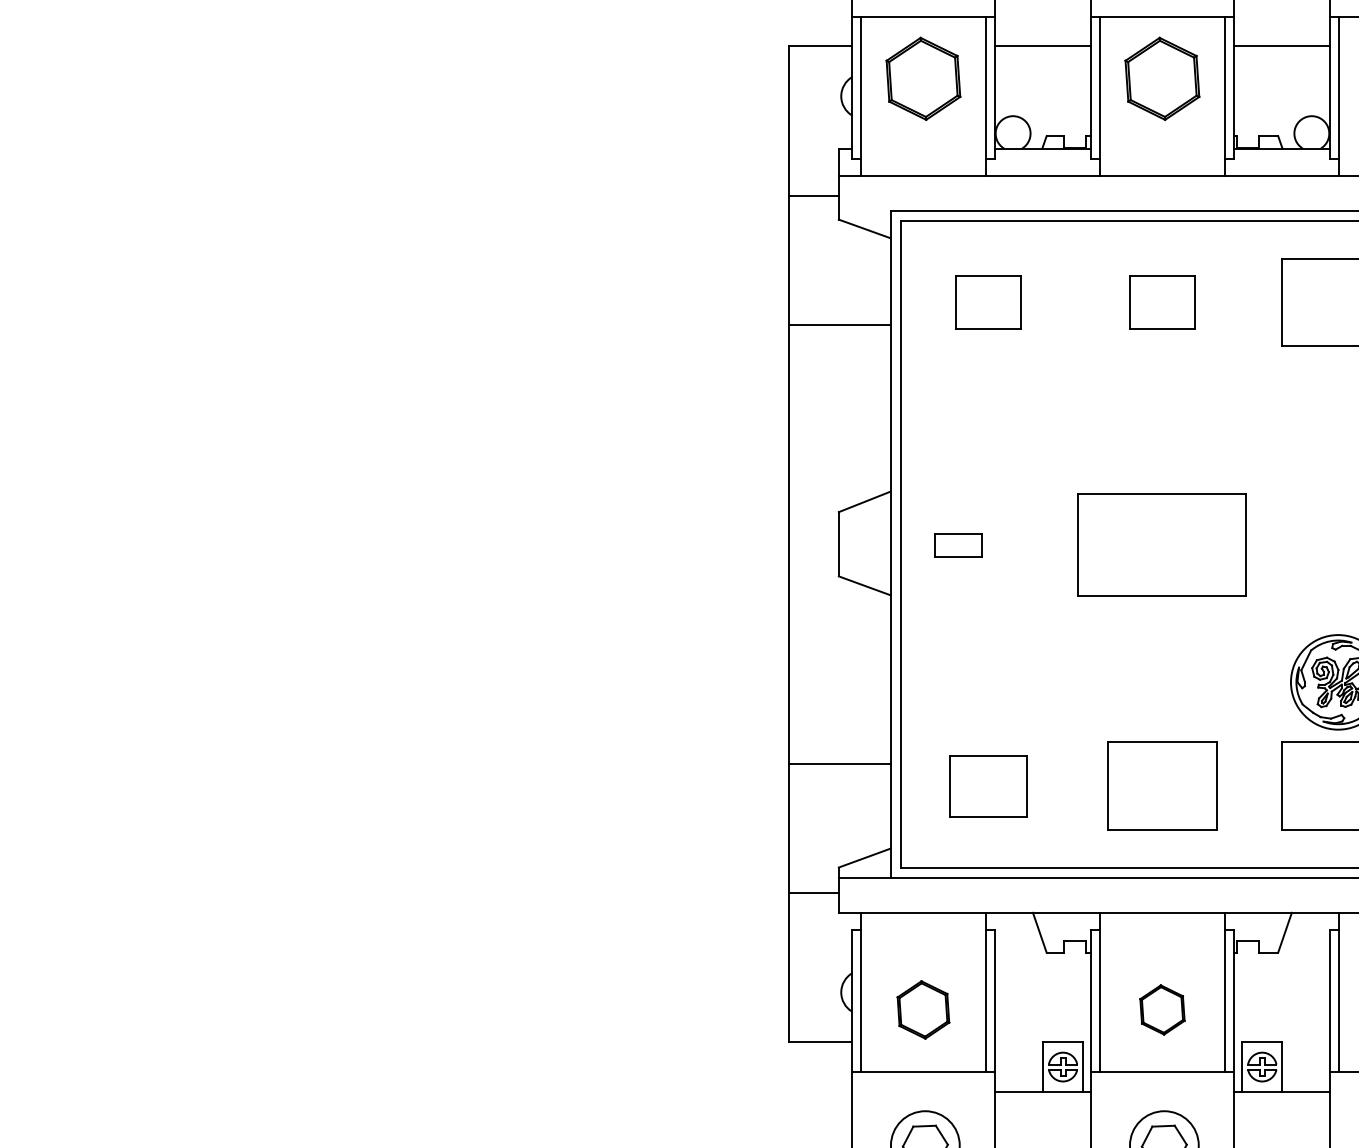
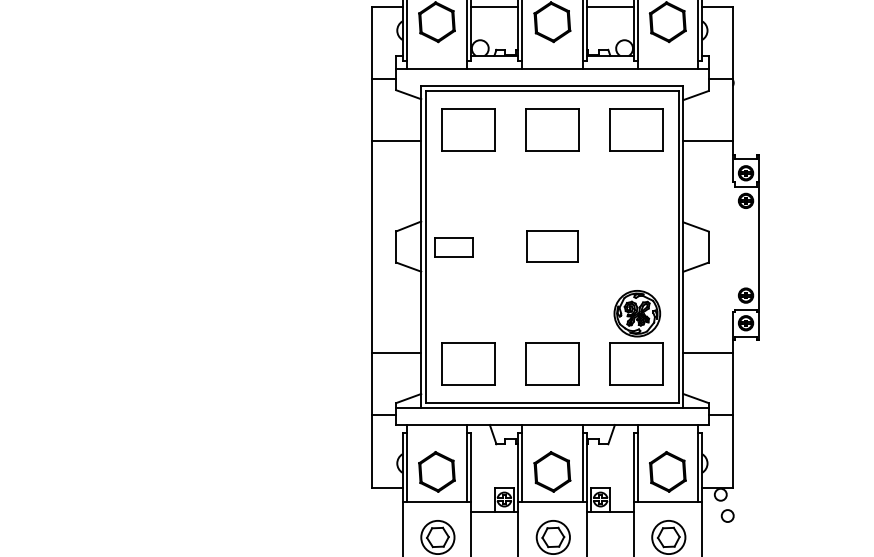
part: (988, 300) -> (468, 129), size x1.67
part: (1162, 300) -> (552, 129), size x1.67
part: (1162, 543) -> (552, 246), size x0.62
part: (957, 545) -> (453, 247), size x1.67
part: (988, 785) -> (468, 363), size x1.43
part: (922, 1009) -> (436, 471), size x1.43
part: (1162, 1009) -> (552, 471), size x1.67

